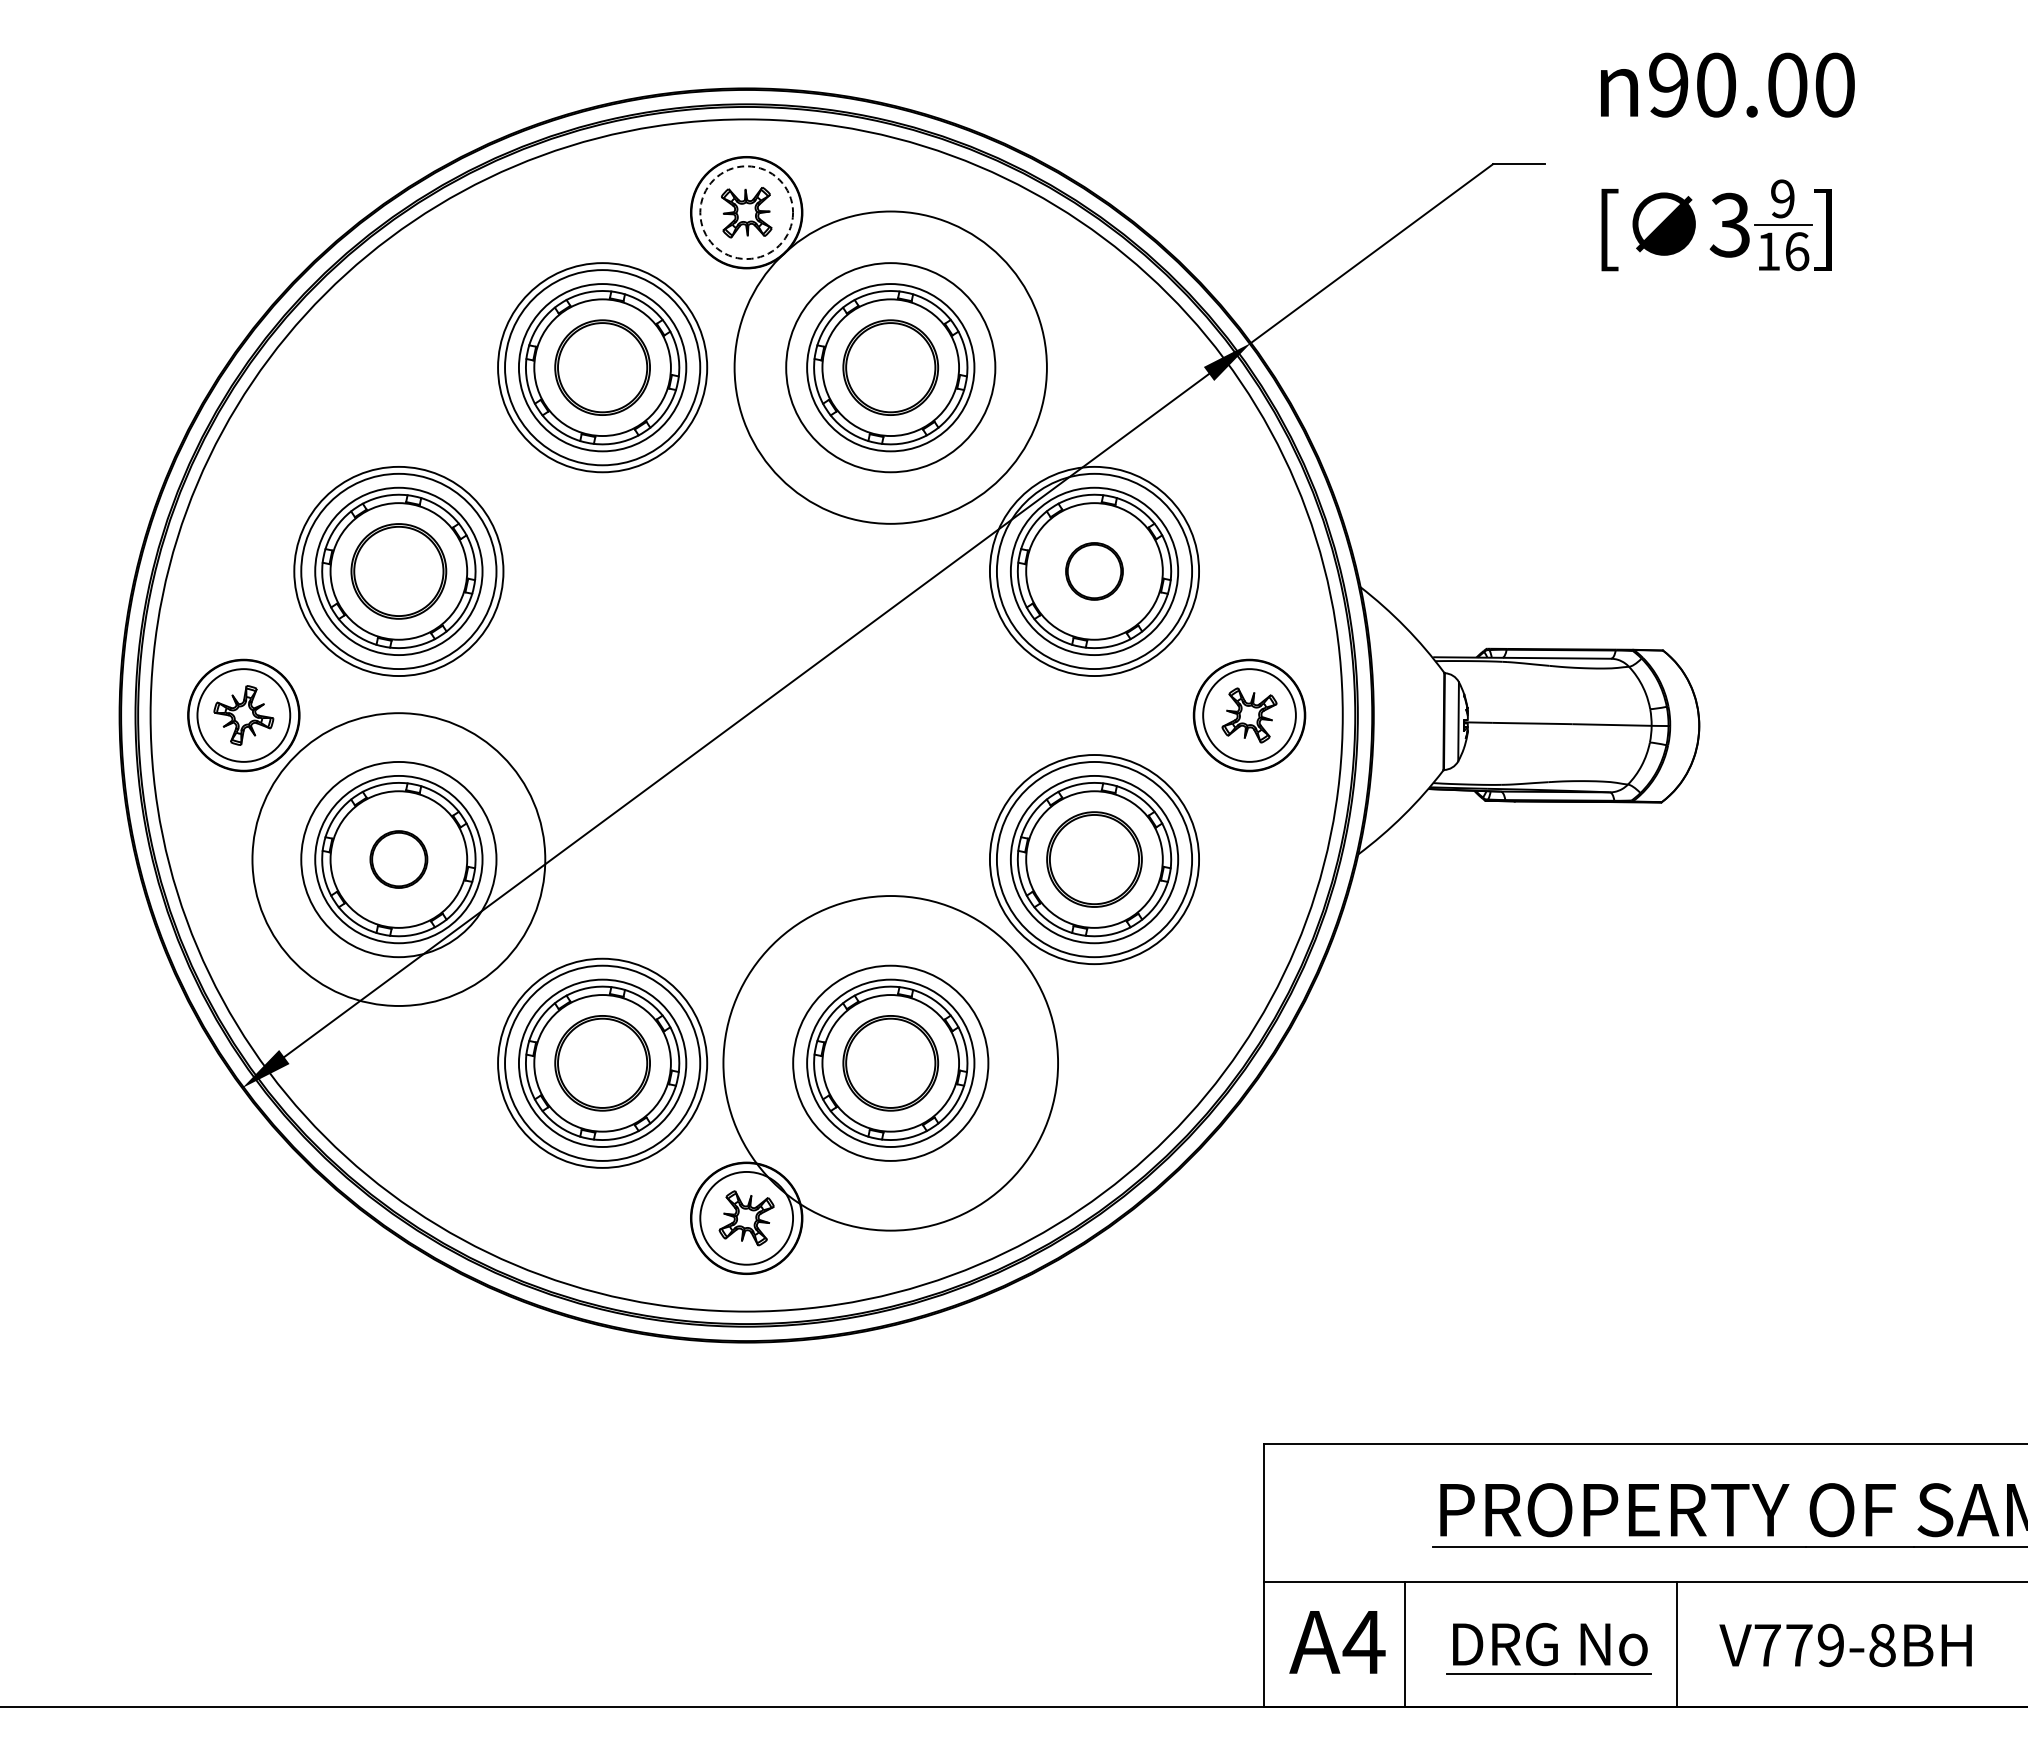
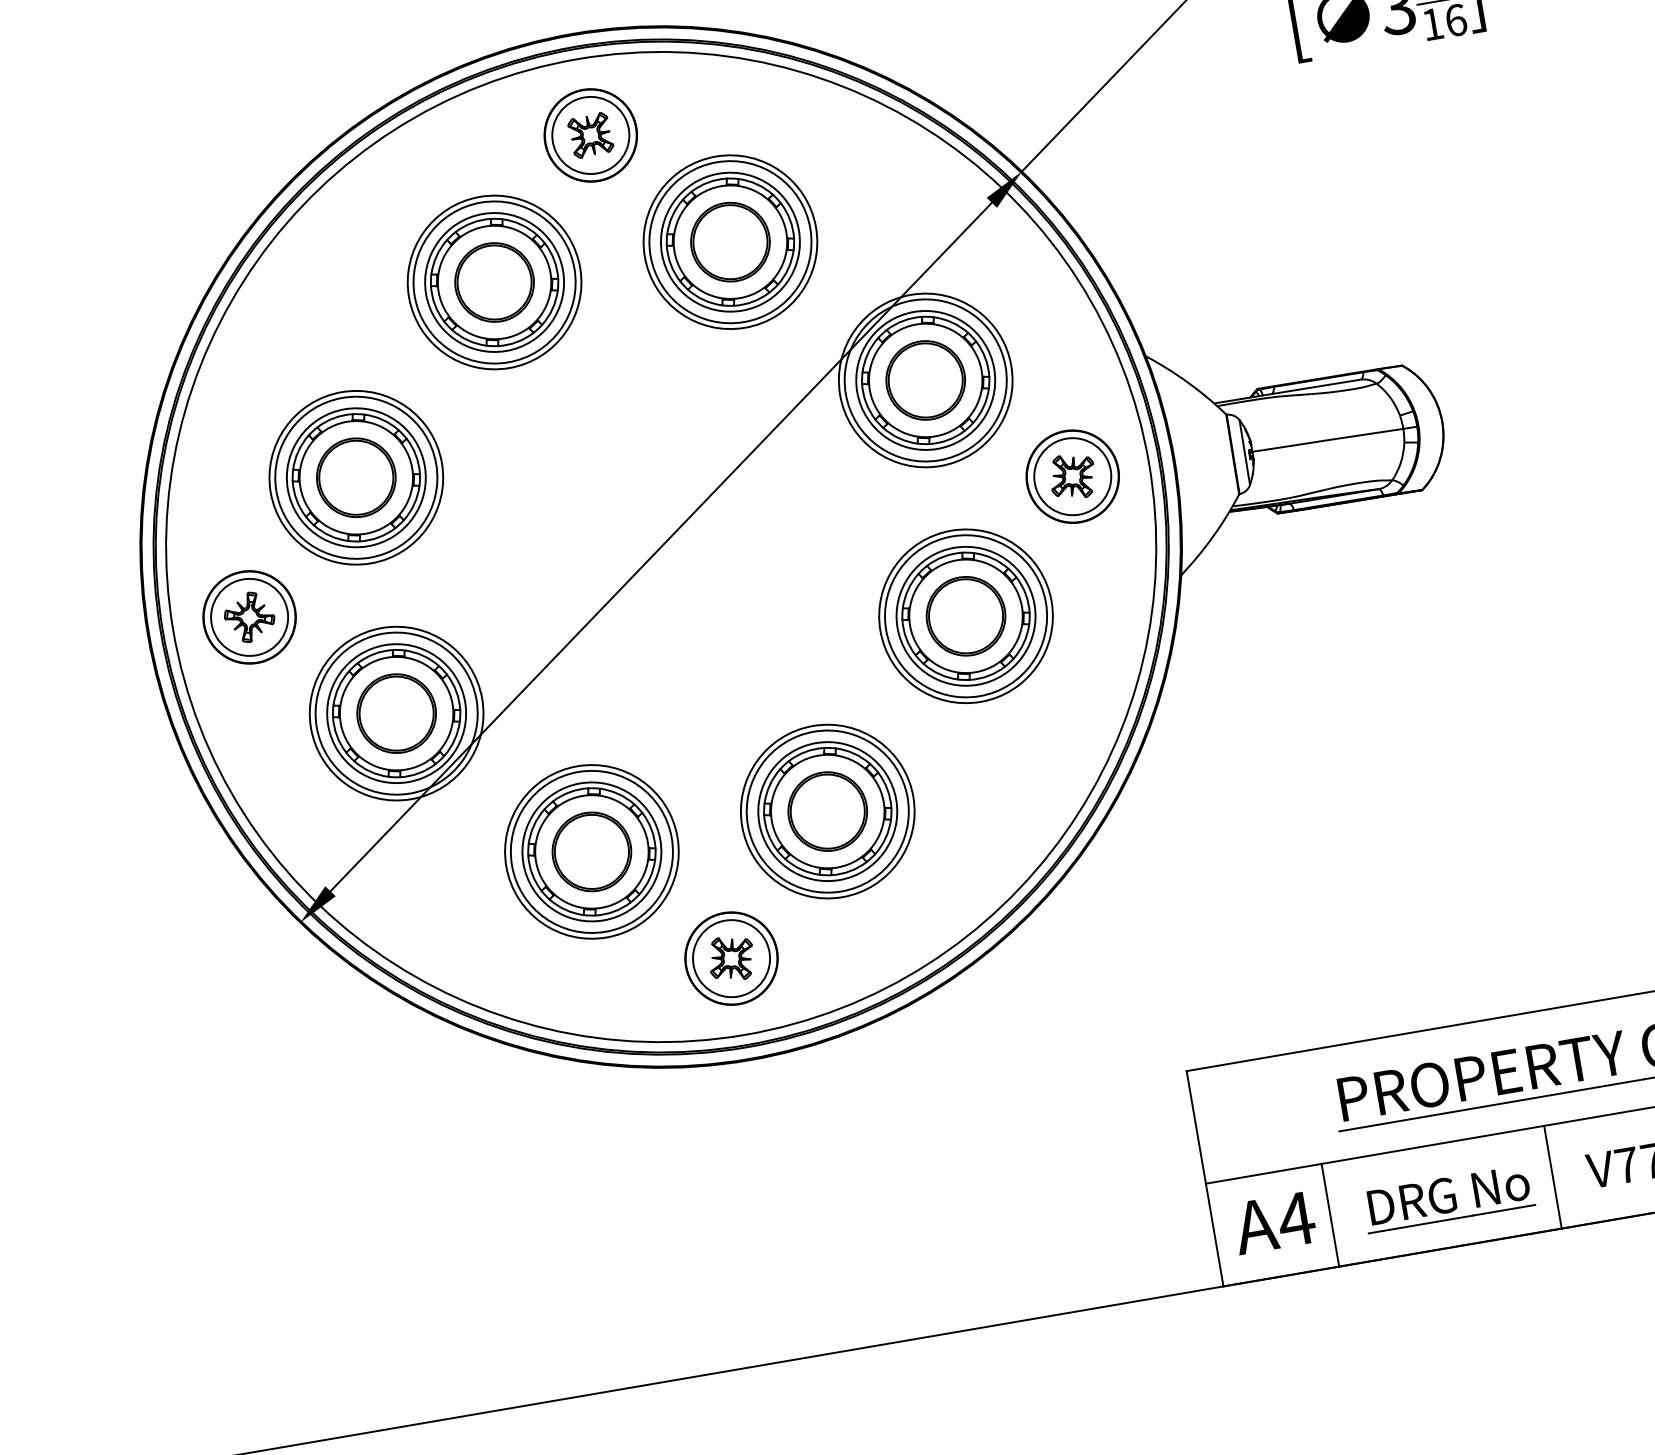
circle: (746, 212) -> (590, 135), dashed -> solid
circle: (890, 367) -> (730, 242), size x0.62
part: (1094, 571) -> (925, 380), size x1.67
circle: (398, 859) -> (396, 713), size x0.71
part: (398, 859) -> (396, 713), size x1.67
circle: (890, 1062) -> (827, 810), size x0.62

